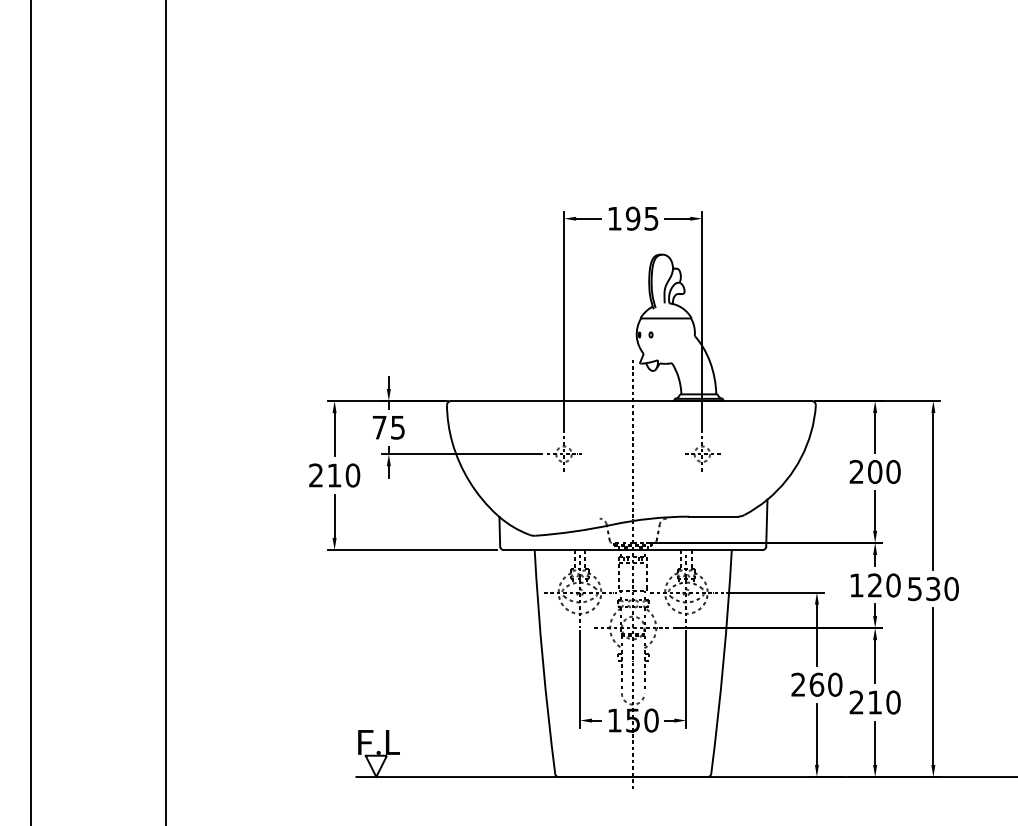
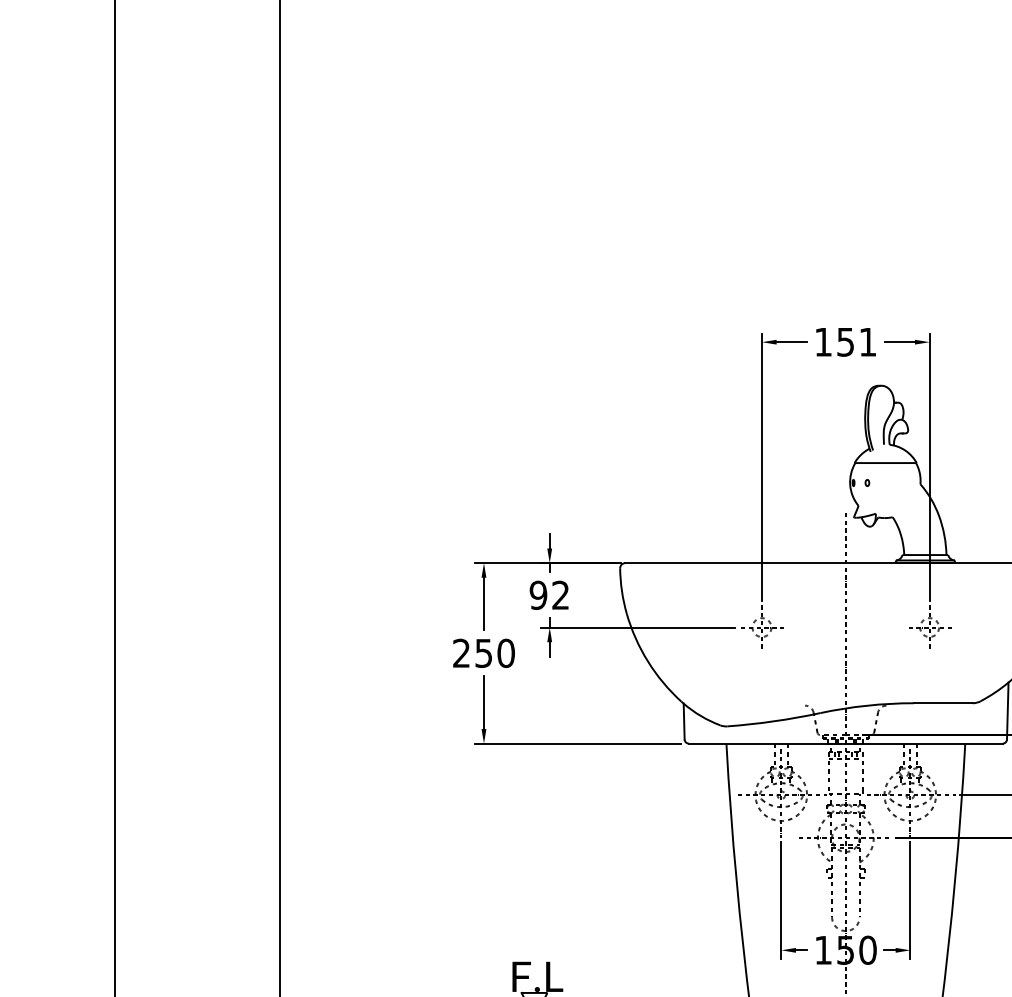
text: (641, 218) -> (855, 341), 195 -> 151
text: (388, 427) -> (549, 595), 75 -> 92
text: (334, 475) -> (483, 653), 210 -> 250

